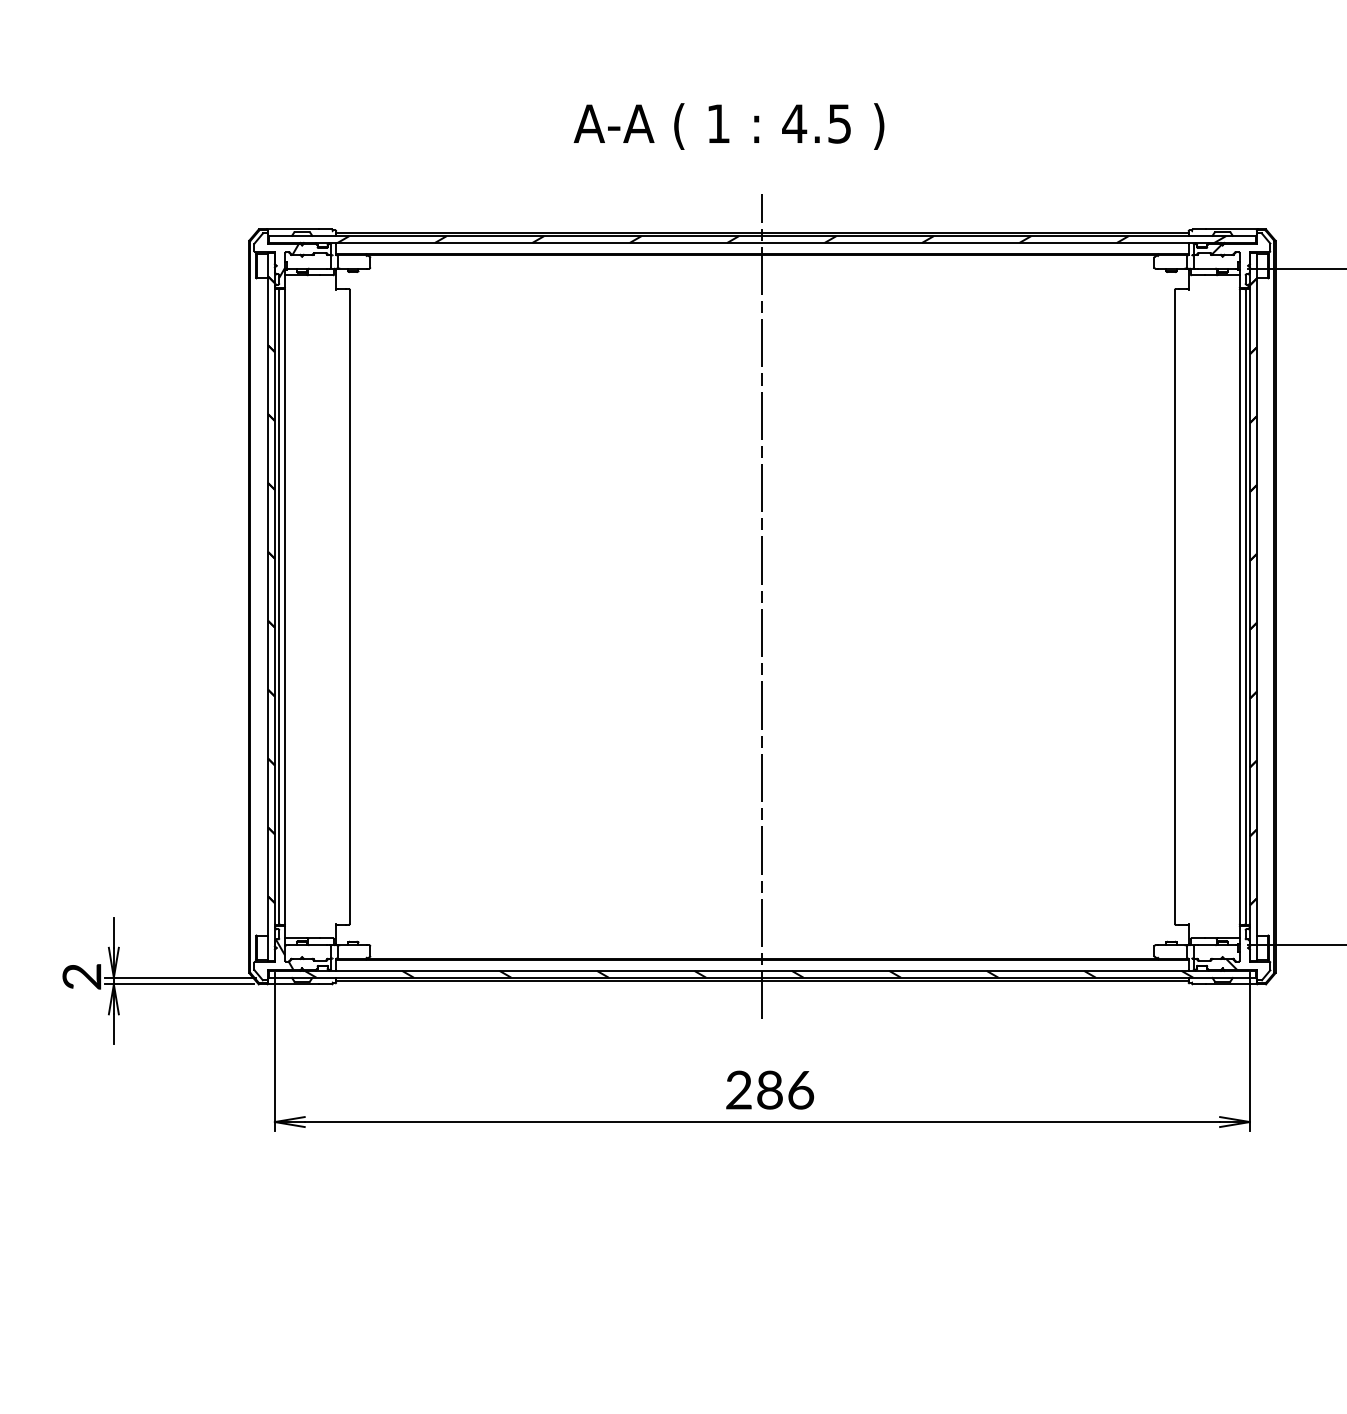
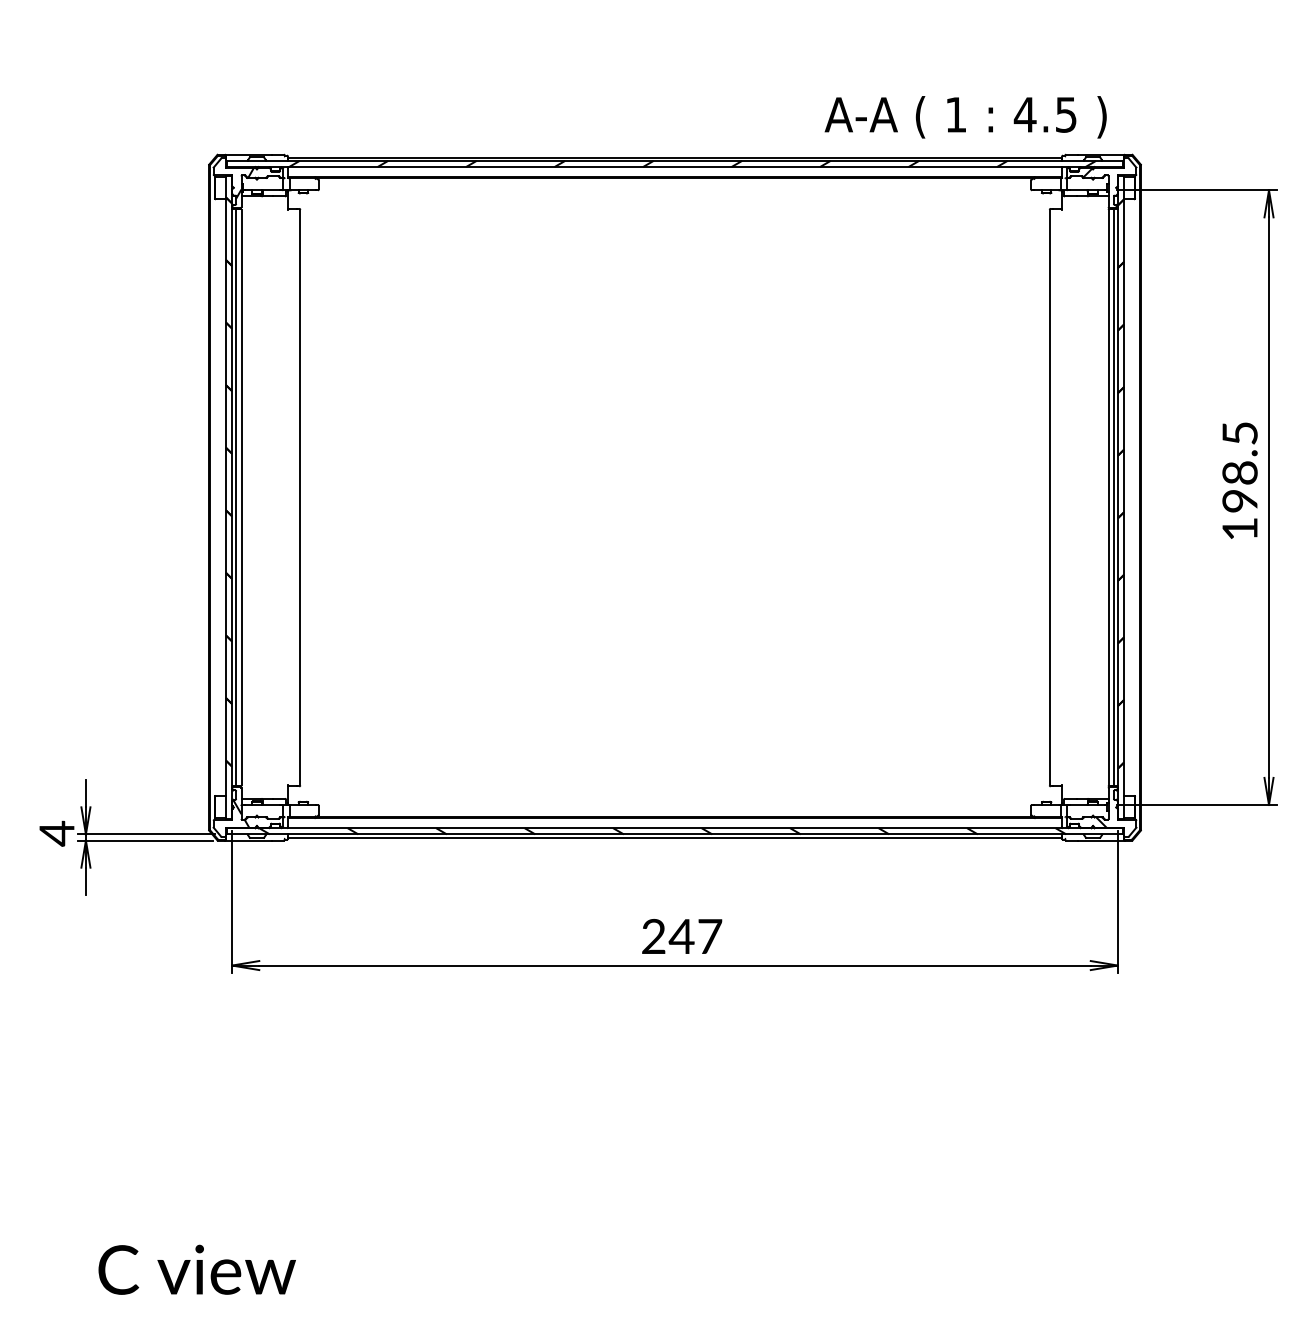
text: (728, 126) -> (965, 117), moved
line: (762, 606) -> (675, 497), removed
text: (81, 976) -> (56, 833), 2 -> 4
text: (784, 1090) -> (695, 936), 286 -> 247

